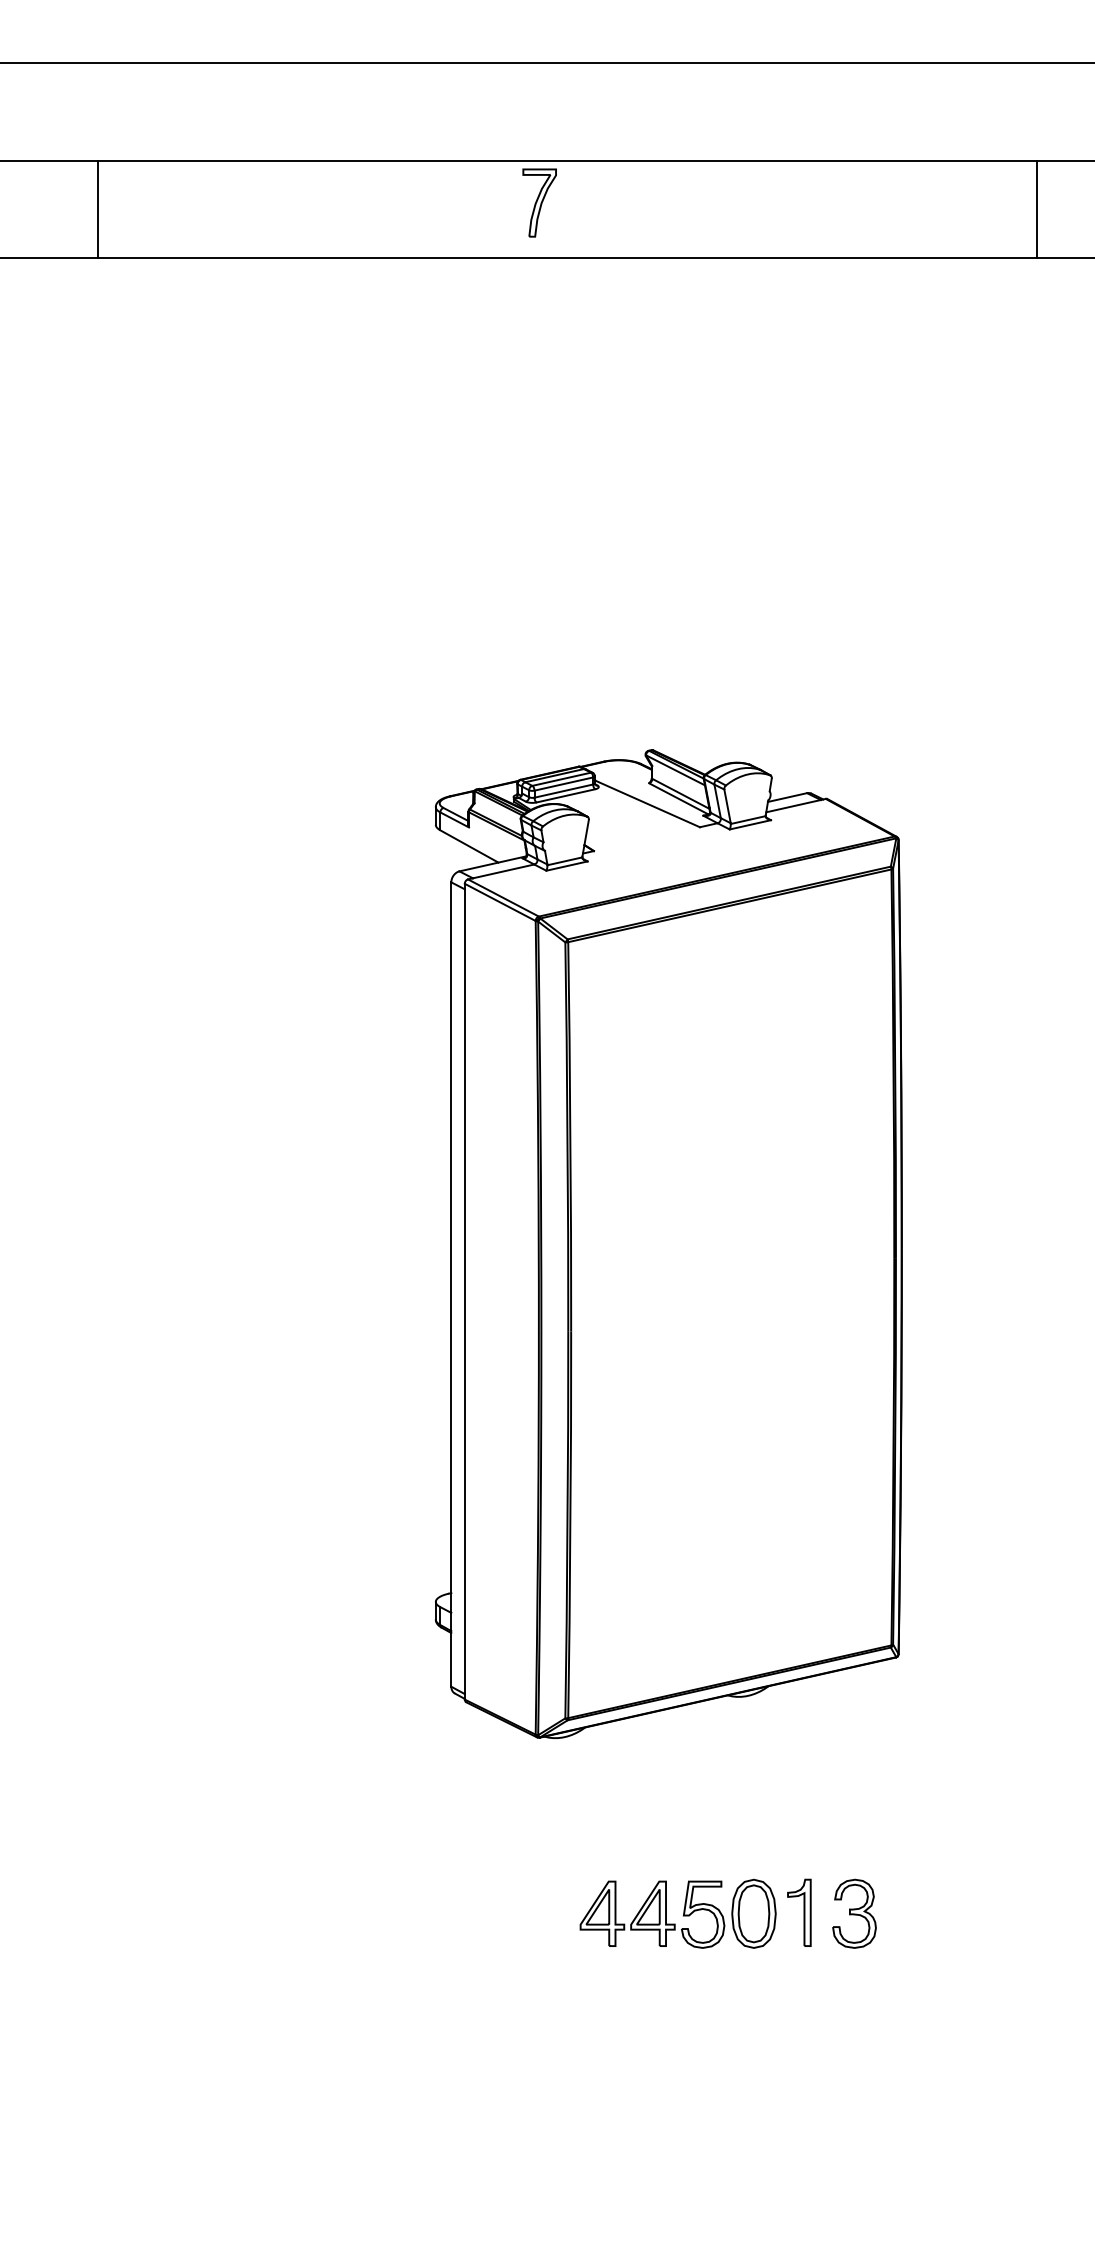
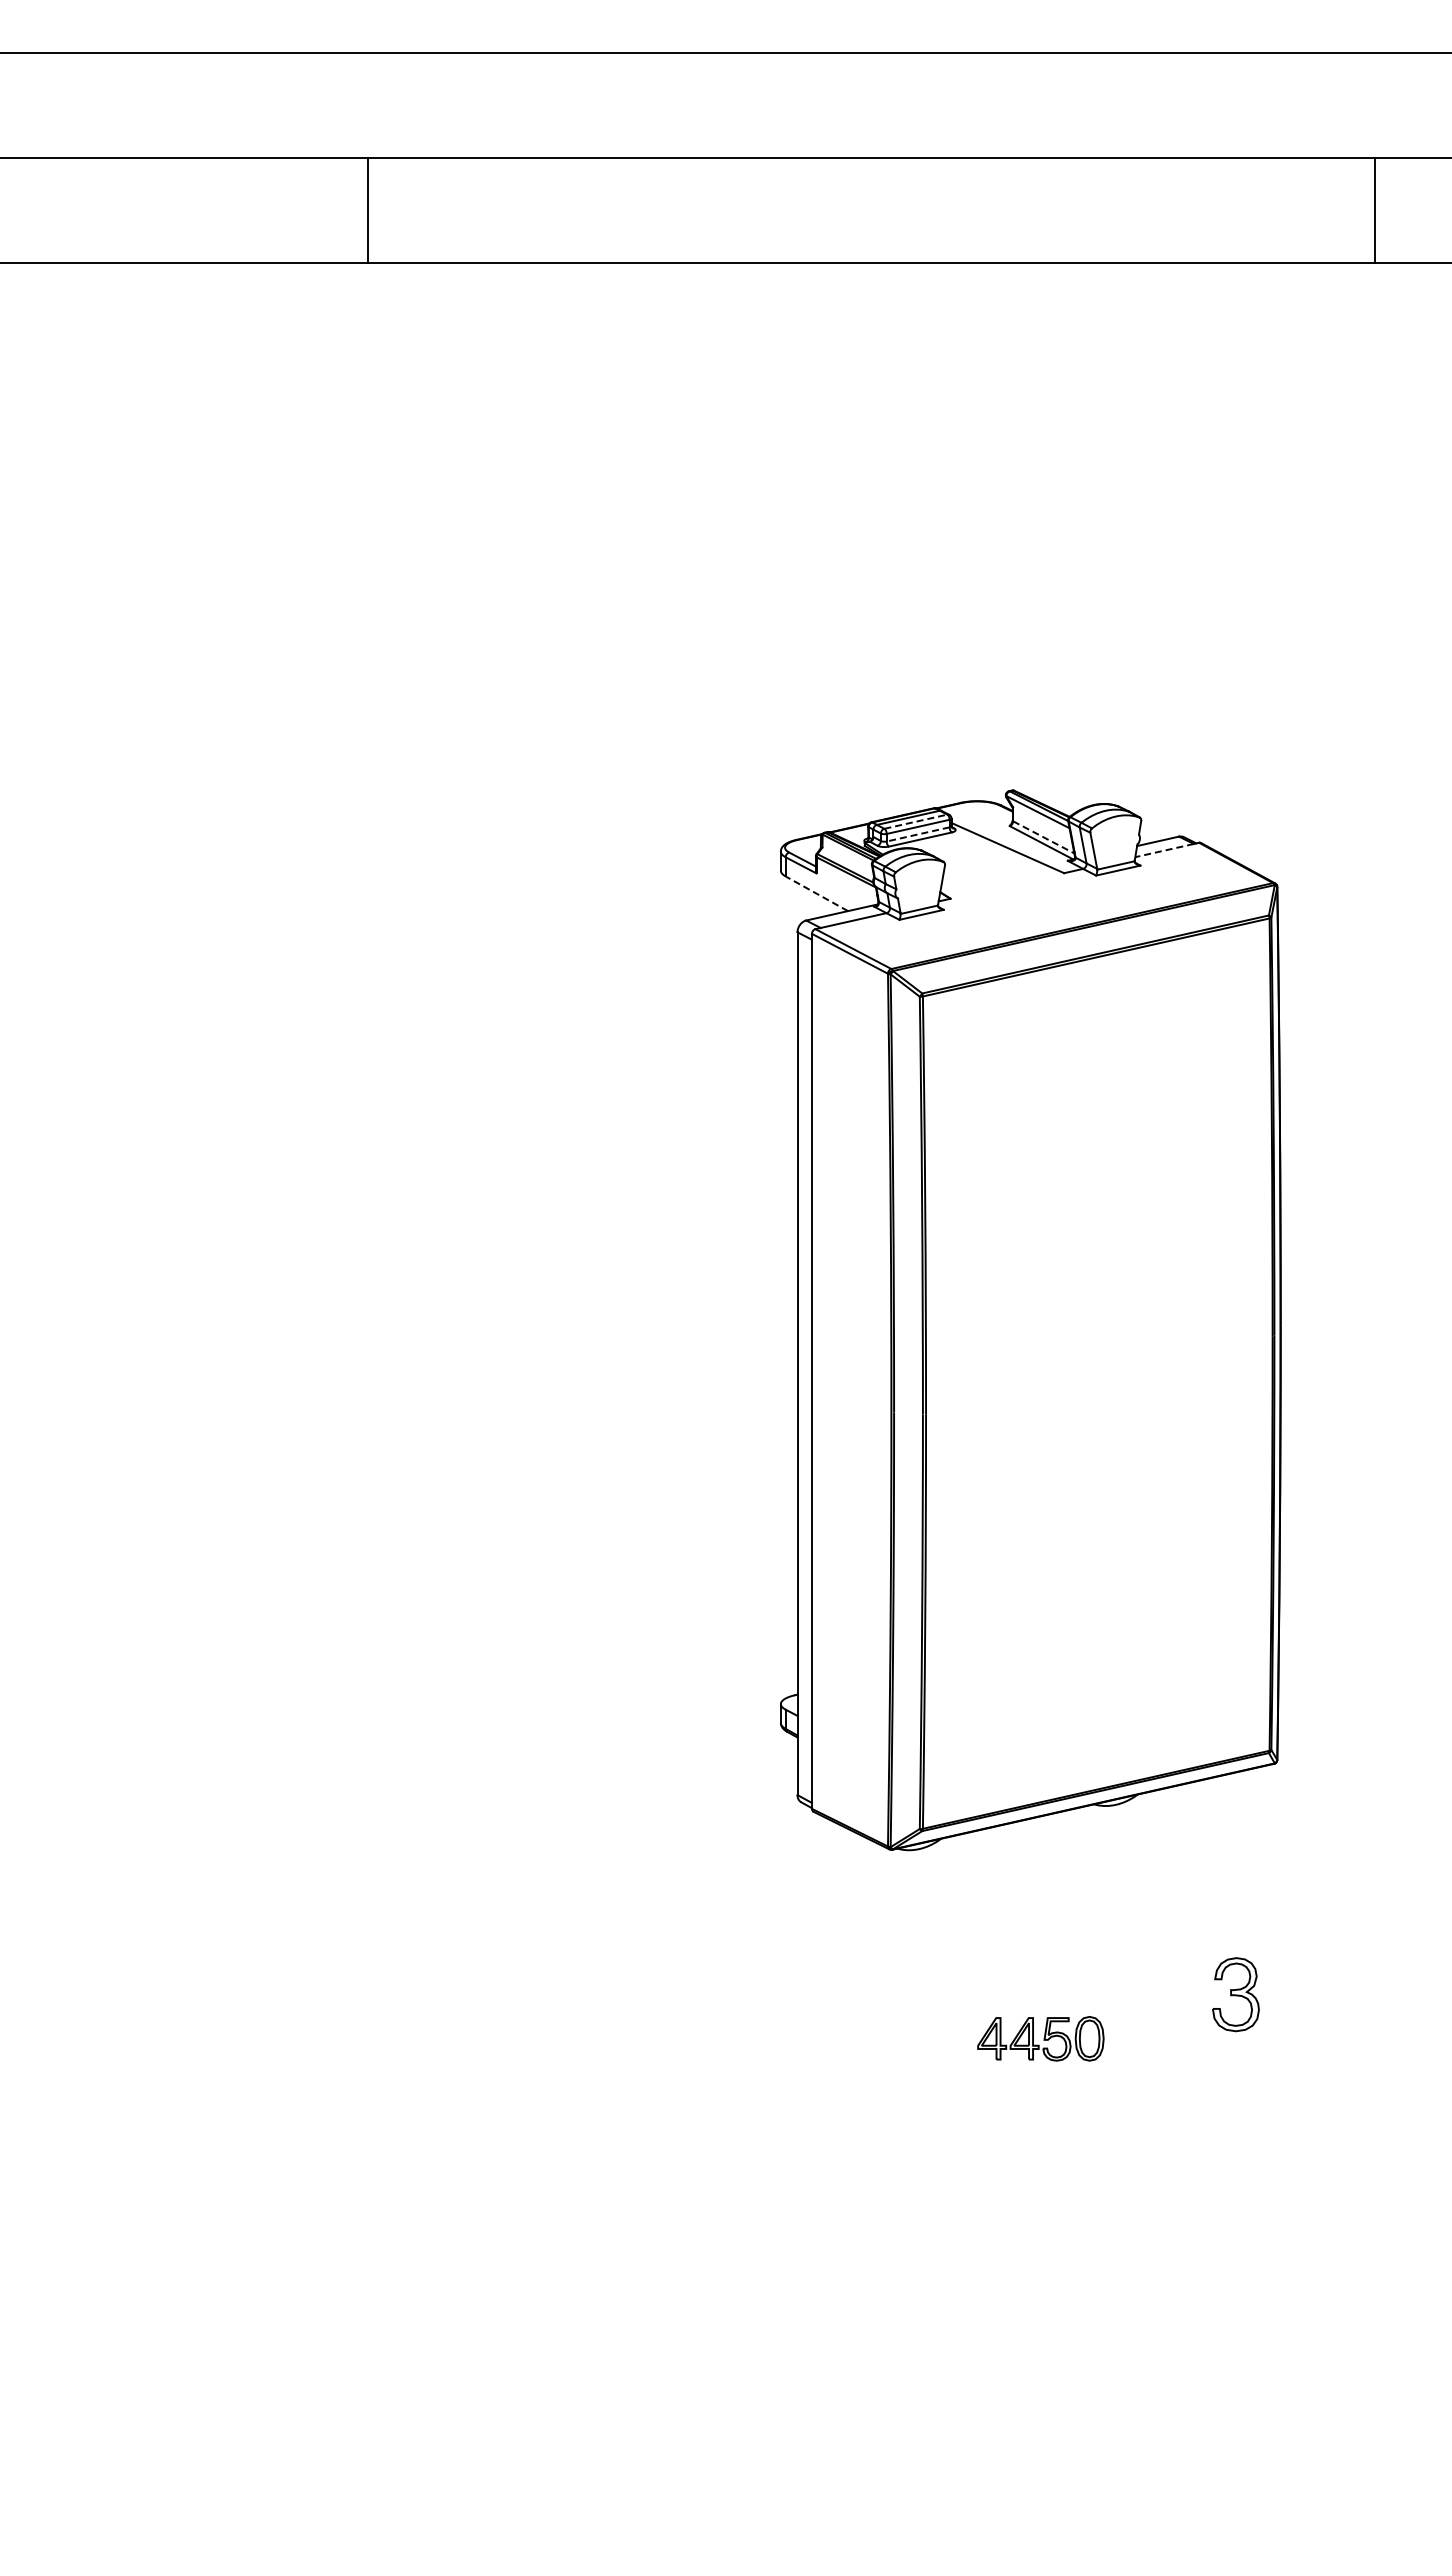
part: (538, 202) -> (891, 203), removed
line: (97, 209) -> (367, 210), moved
line: (1036, 209) -> (1374, 210), moved
line: (562, 779) -> (916, 821), solid -> dashed
line: (563, 791) -> (917, 834), solid -> dashed
line: (680, 793) -> (1043, 837), solid -> dashed
line: (793, 806) -> (1164, 850), solid -> dashed
line: (469, 846) -> (816, 893), solid -> dashed
part: (799, 1912) -> (1170, 2037), removed
part: (677, 1913) -> (1040, 2038), size x0.6
part: (854, 1913) -> (1235, 1994), moved

